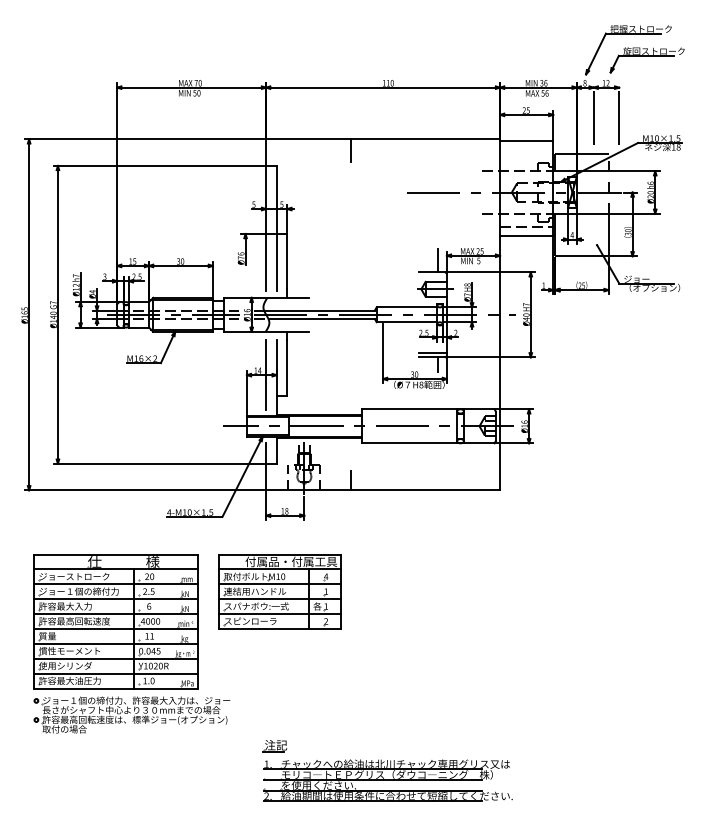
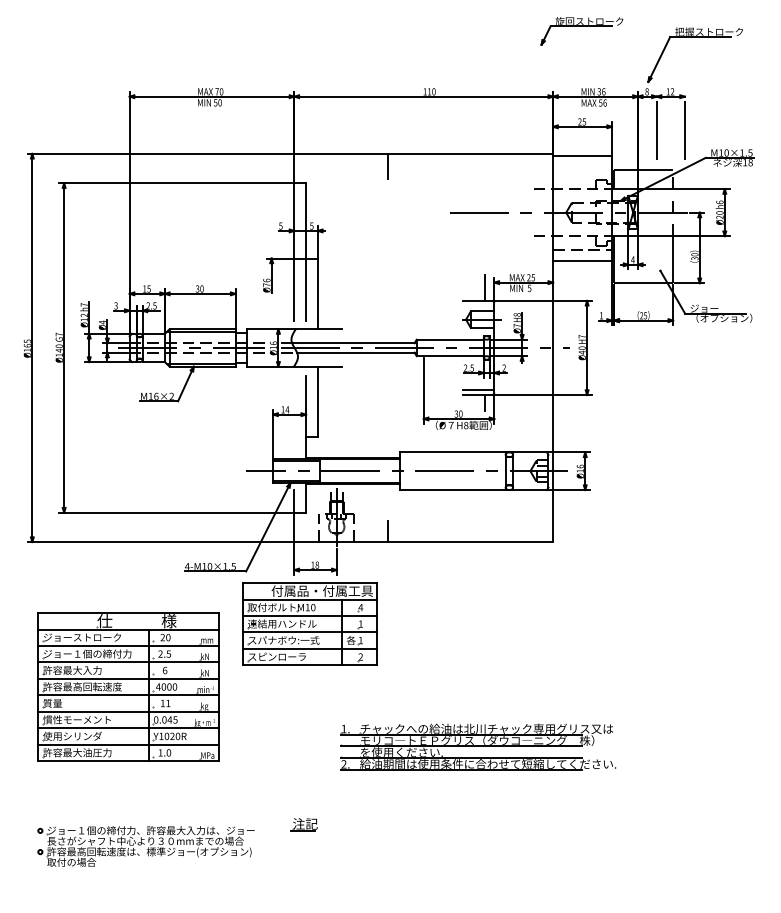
part: (646, 60) -> (581, 31), moved
line: (266, 375) -> (294, 414), removed
part: (279, 591) -> (309, 623), moved
part: (131, 715) -> (145, 846), moved
part: (388, 780) -> (478, 746), moved

